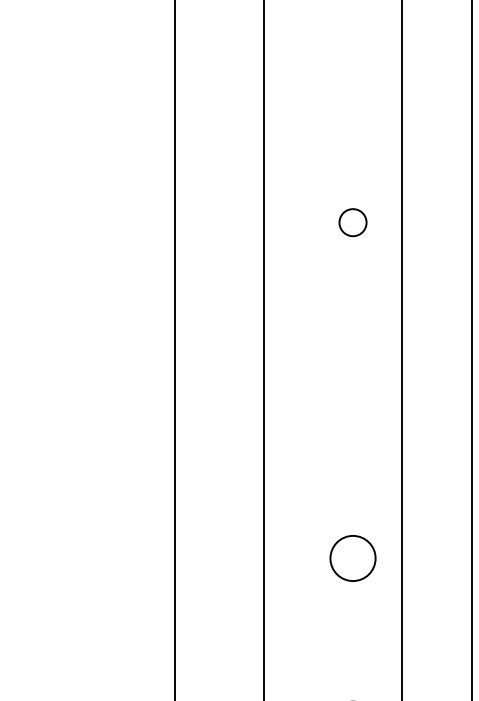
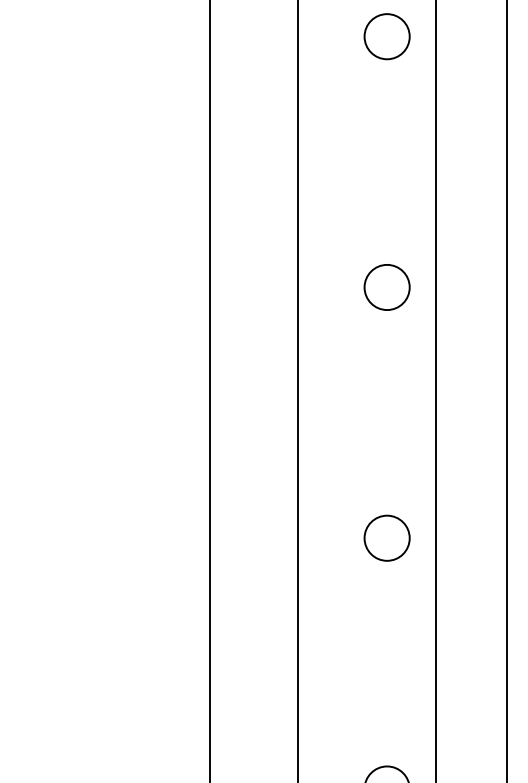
circle: (352, 222) -> (386, 287), size x1.67
circle: (352, 557) -> (386, 537), moved

